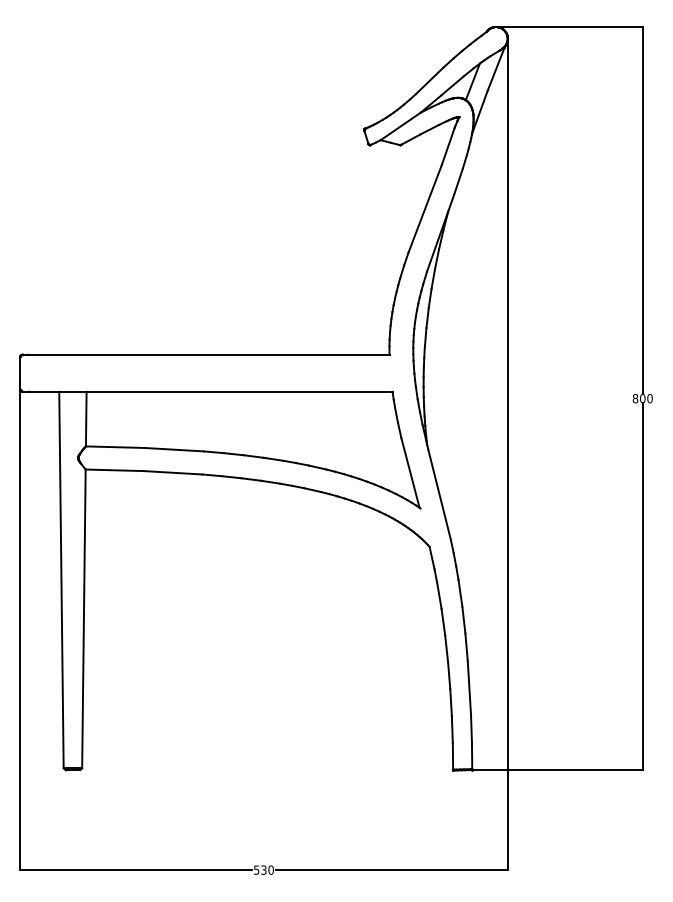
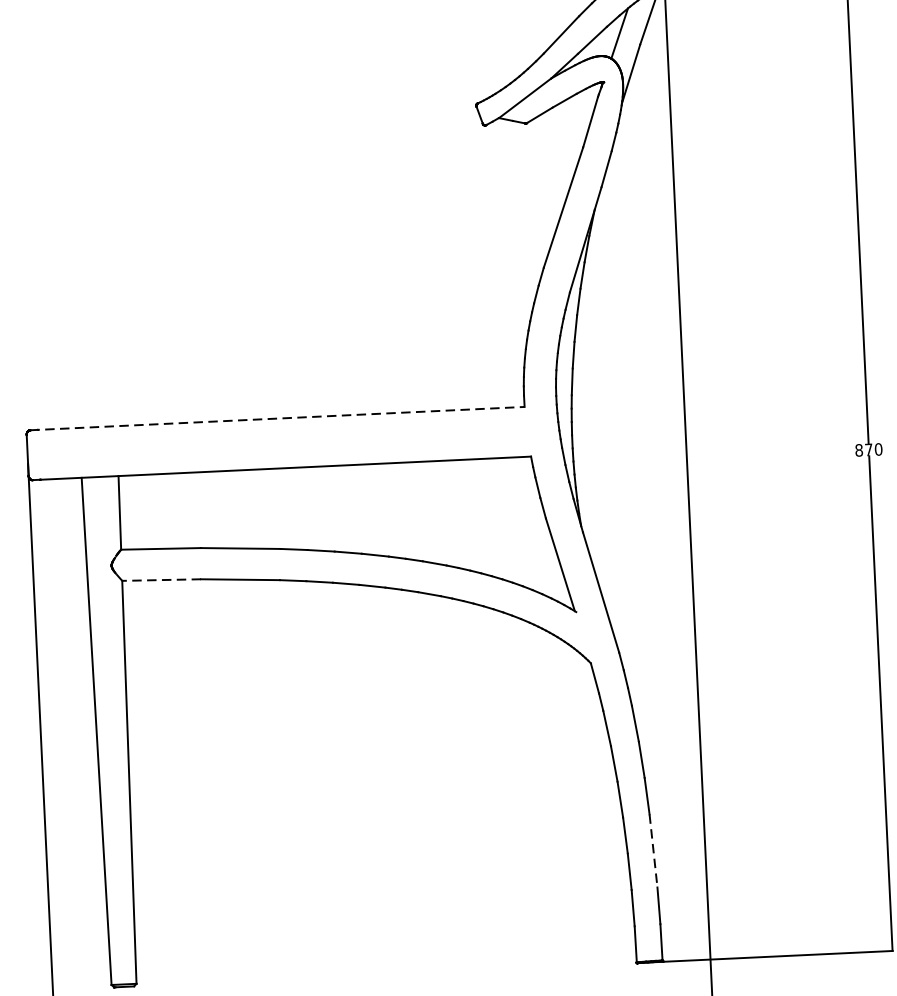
line: (206, 354) -> (277, 418), solid -> dashed
text: (642, 398) -> (868, 449), 800 -> 870
line: (114, 470) -> (161, 580), solid -> dashed
line: (469, 688) -> (653, 851), solid -> dashed

